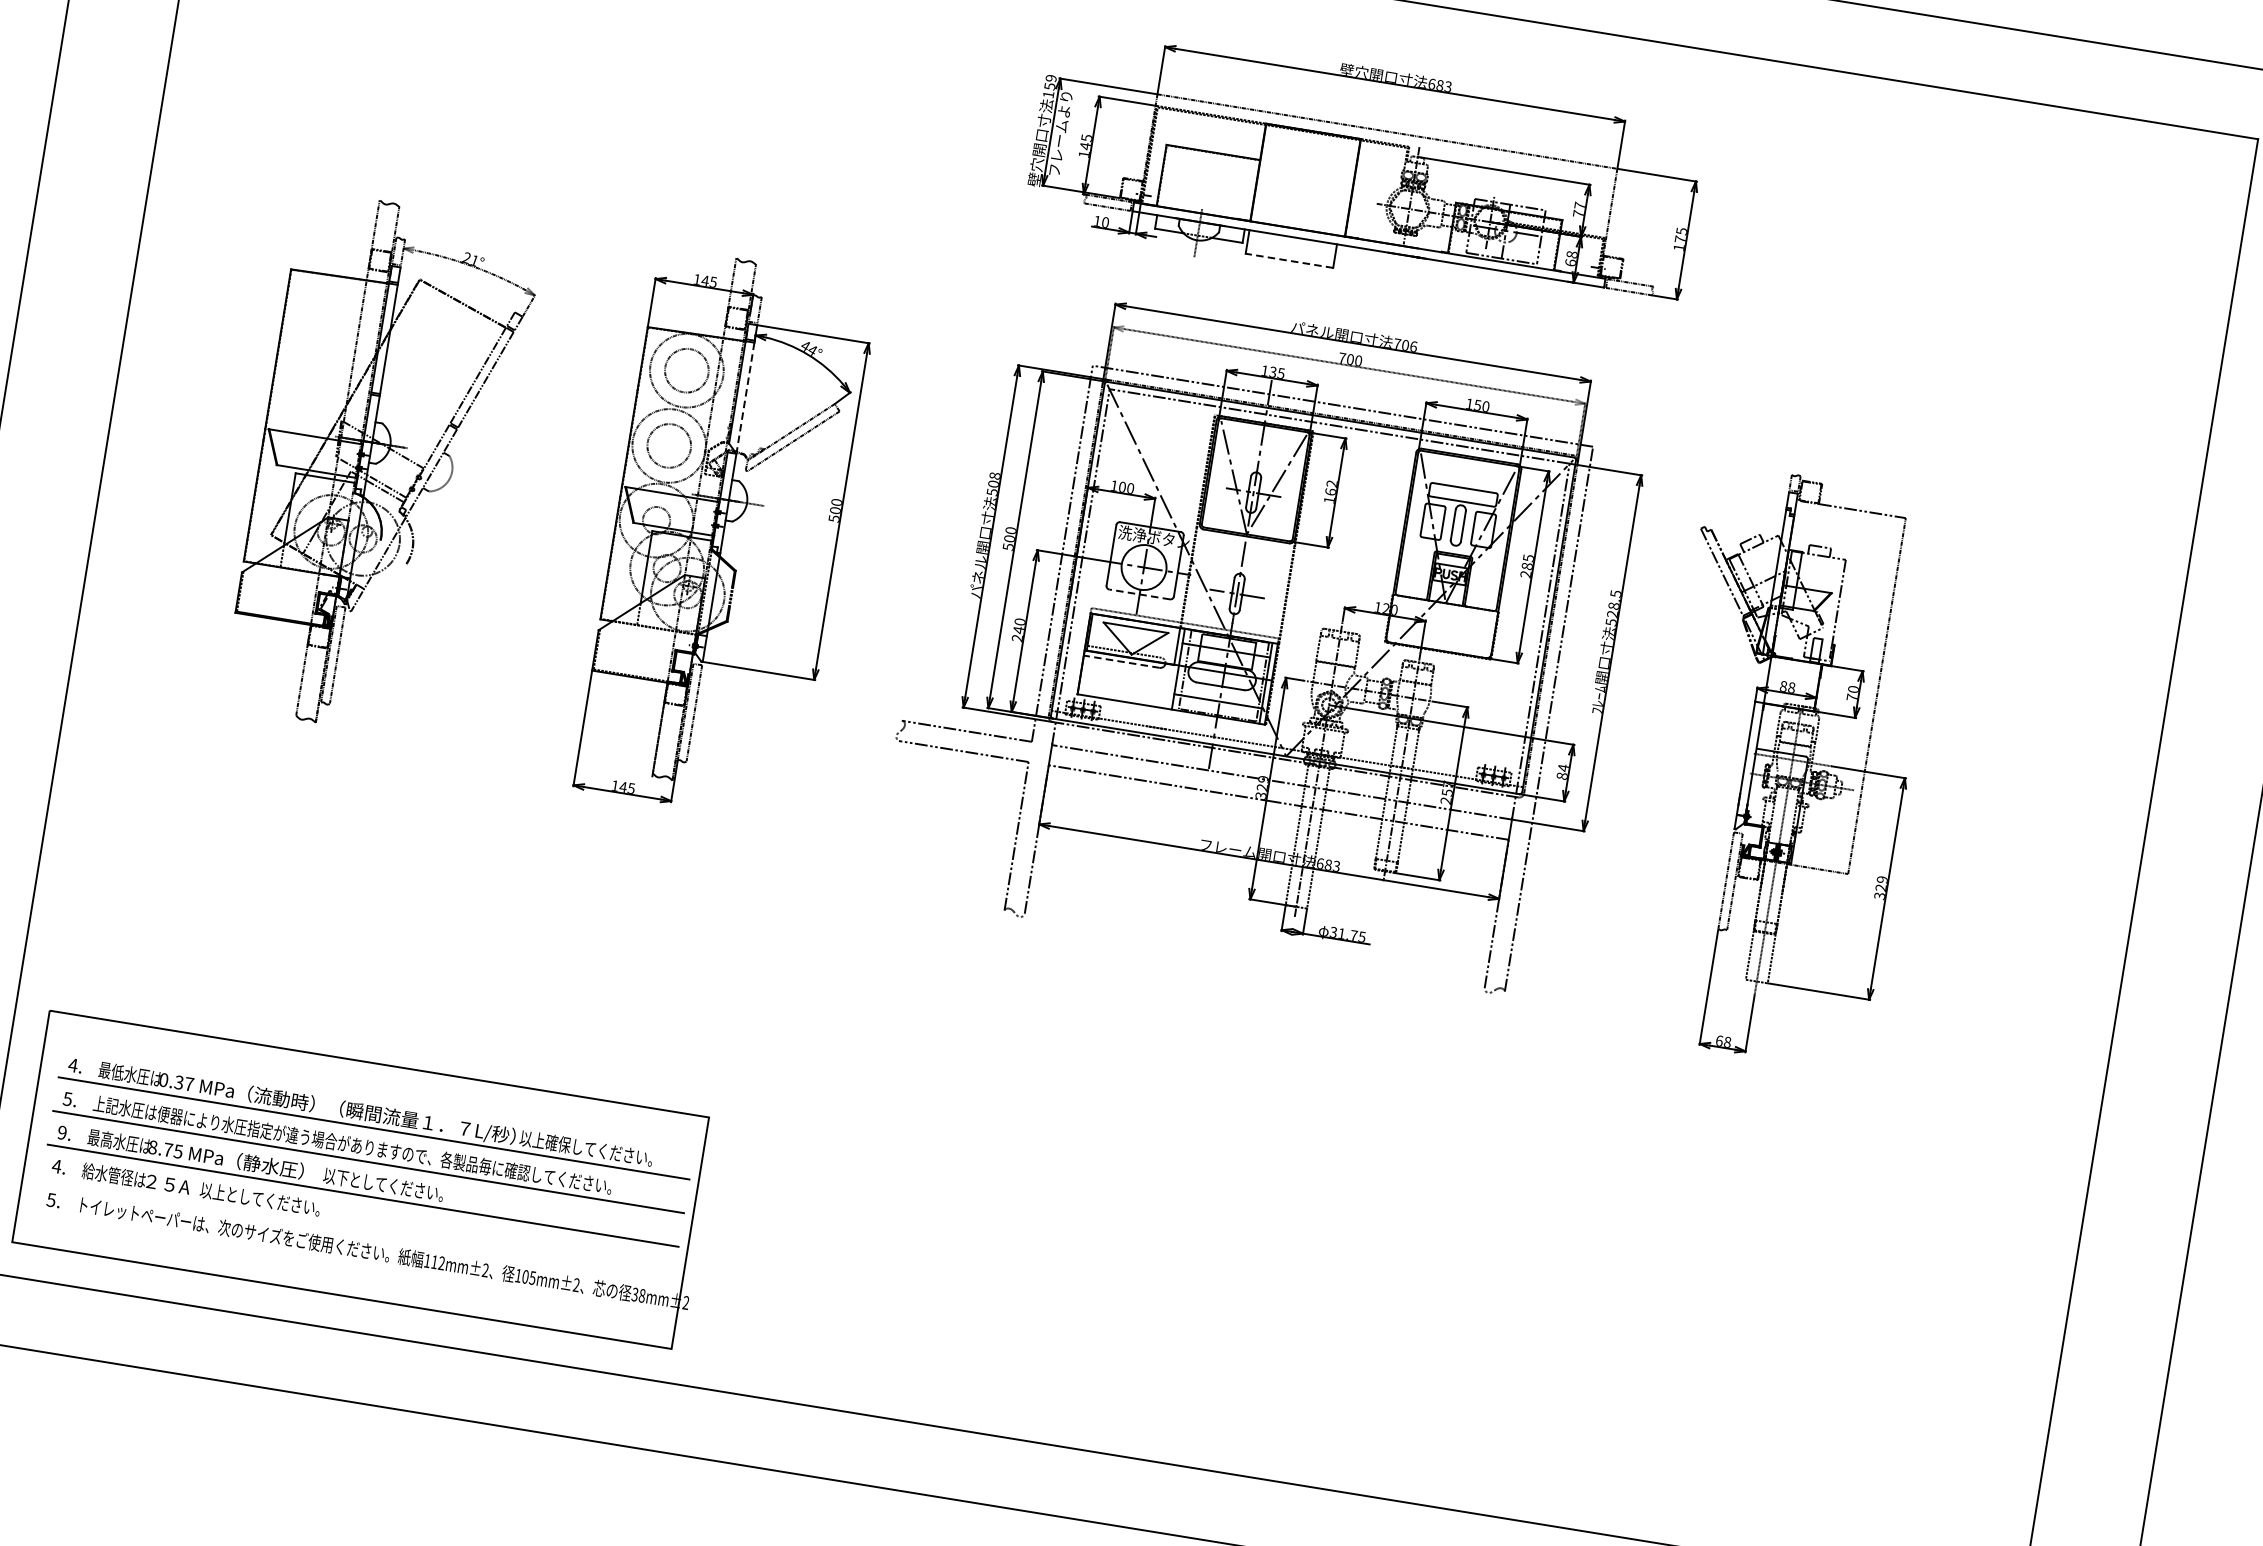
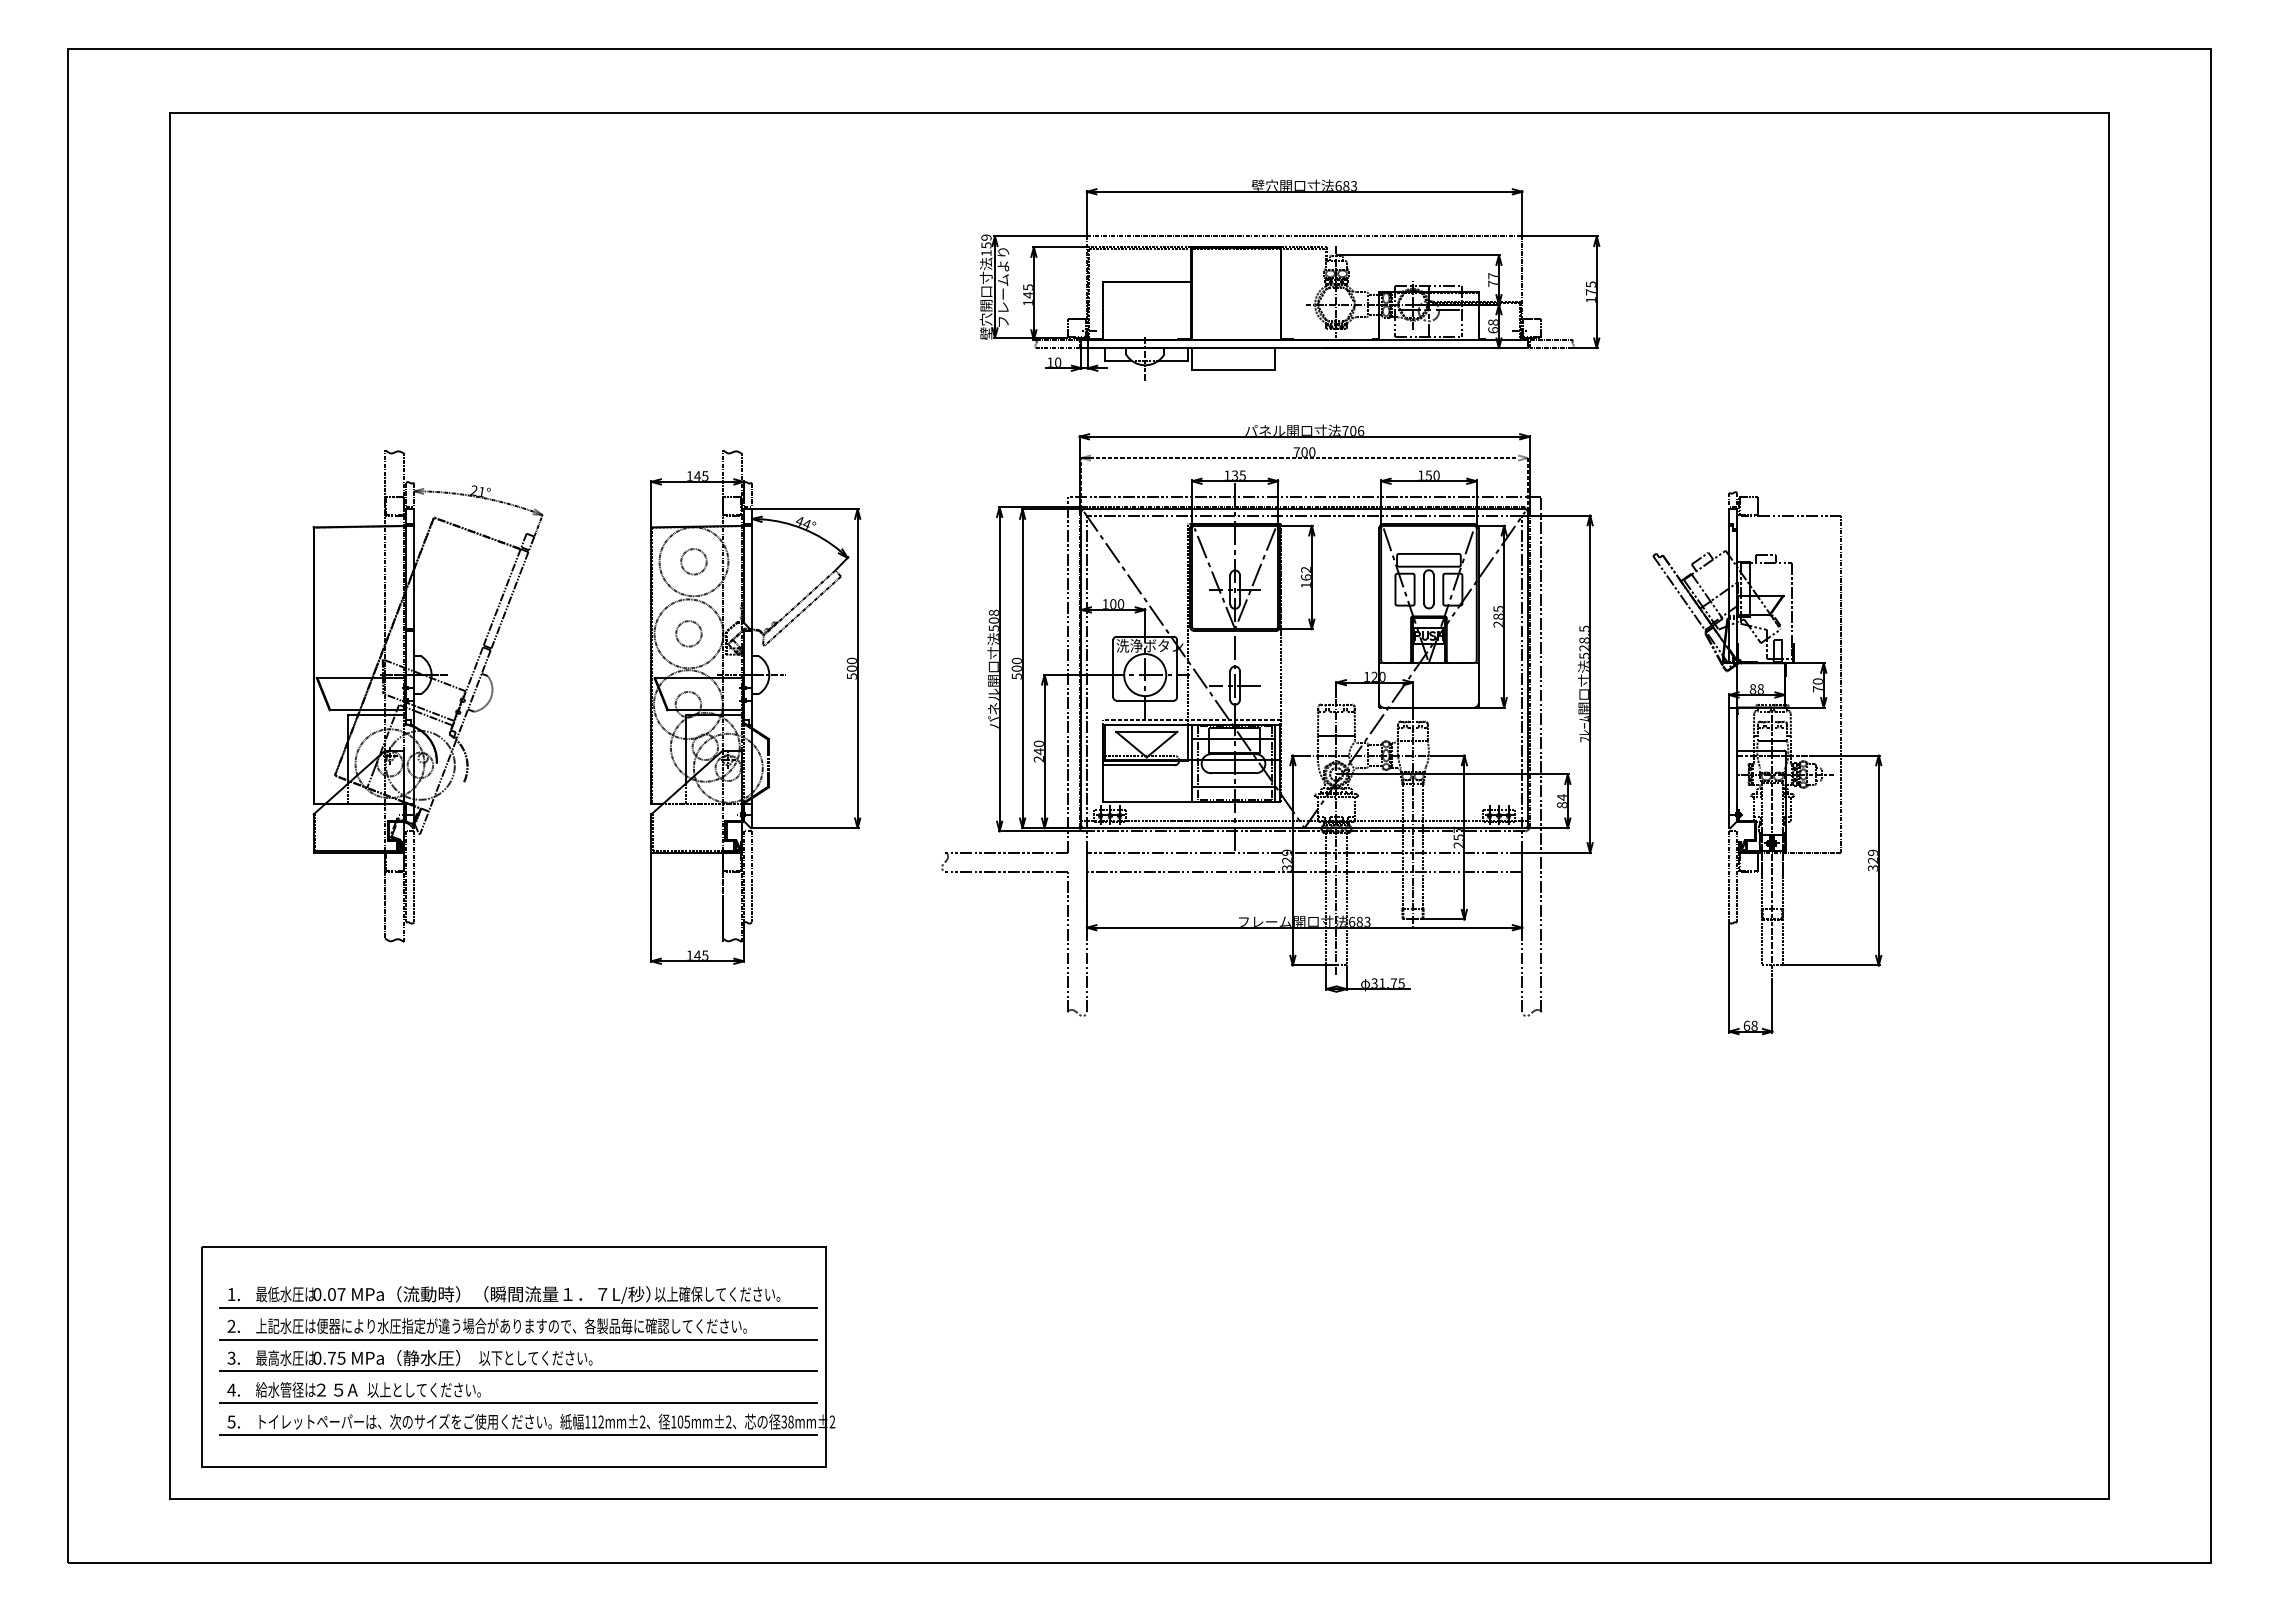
line: (1289, 260) -> (1233, 370), dashed -> solid
circle: (686, 370) -> (693, 561), size x0.62
line: (746, 397) -> (752, 577), dashed -> solid
circle: (668, 445) -> (688, 633), size x0.62
line: (1140, 594) -> (1145, 700), dashed -> solid
line: (1121, 661) -> (1138, 765), dashed -> solid
text: (73, 1065) -> (231, 1294), 4. -> 1.
text: (178, 1082) -> (331, 1294), 0.37 -> 0.07
text: (67, 1098) -> (231, 1325), 5. -> 2.
text: (62, 1133) -> (231, 1358), 9. -> 3.
text: (152, 1147) -> (317, 1358), 8.75 -> 0.75
line: (357, 1229) -> (518, 1403), added
line: (352, 1263) -> (518, 1435), added

